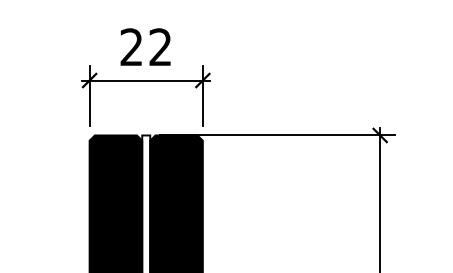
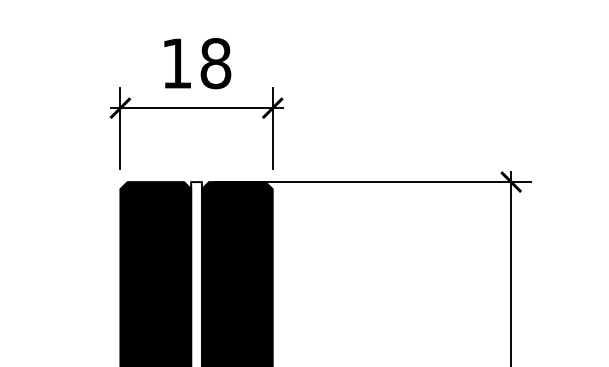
text: (145, 47) -> (195, 63), 22 -> 18

